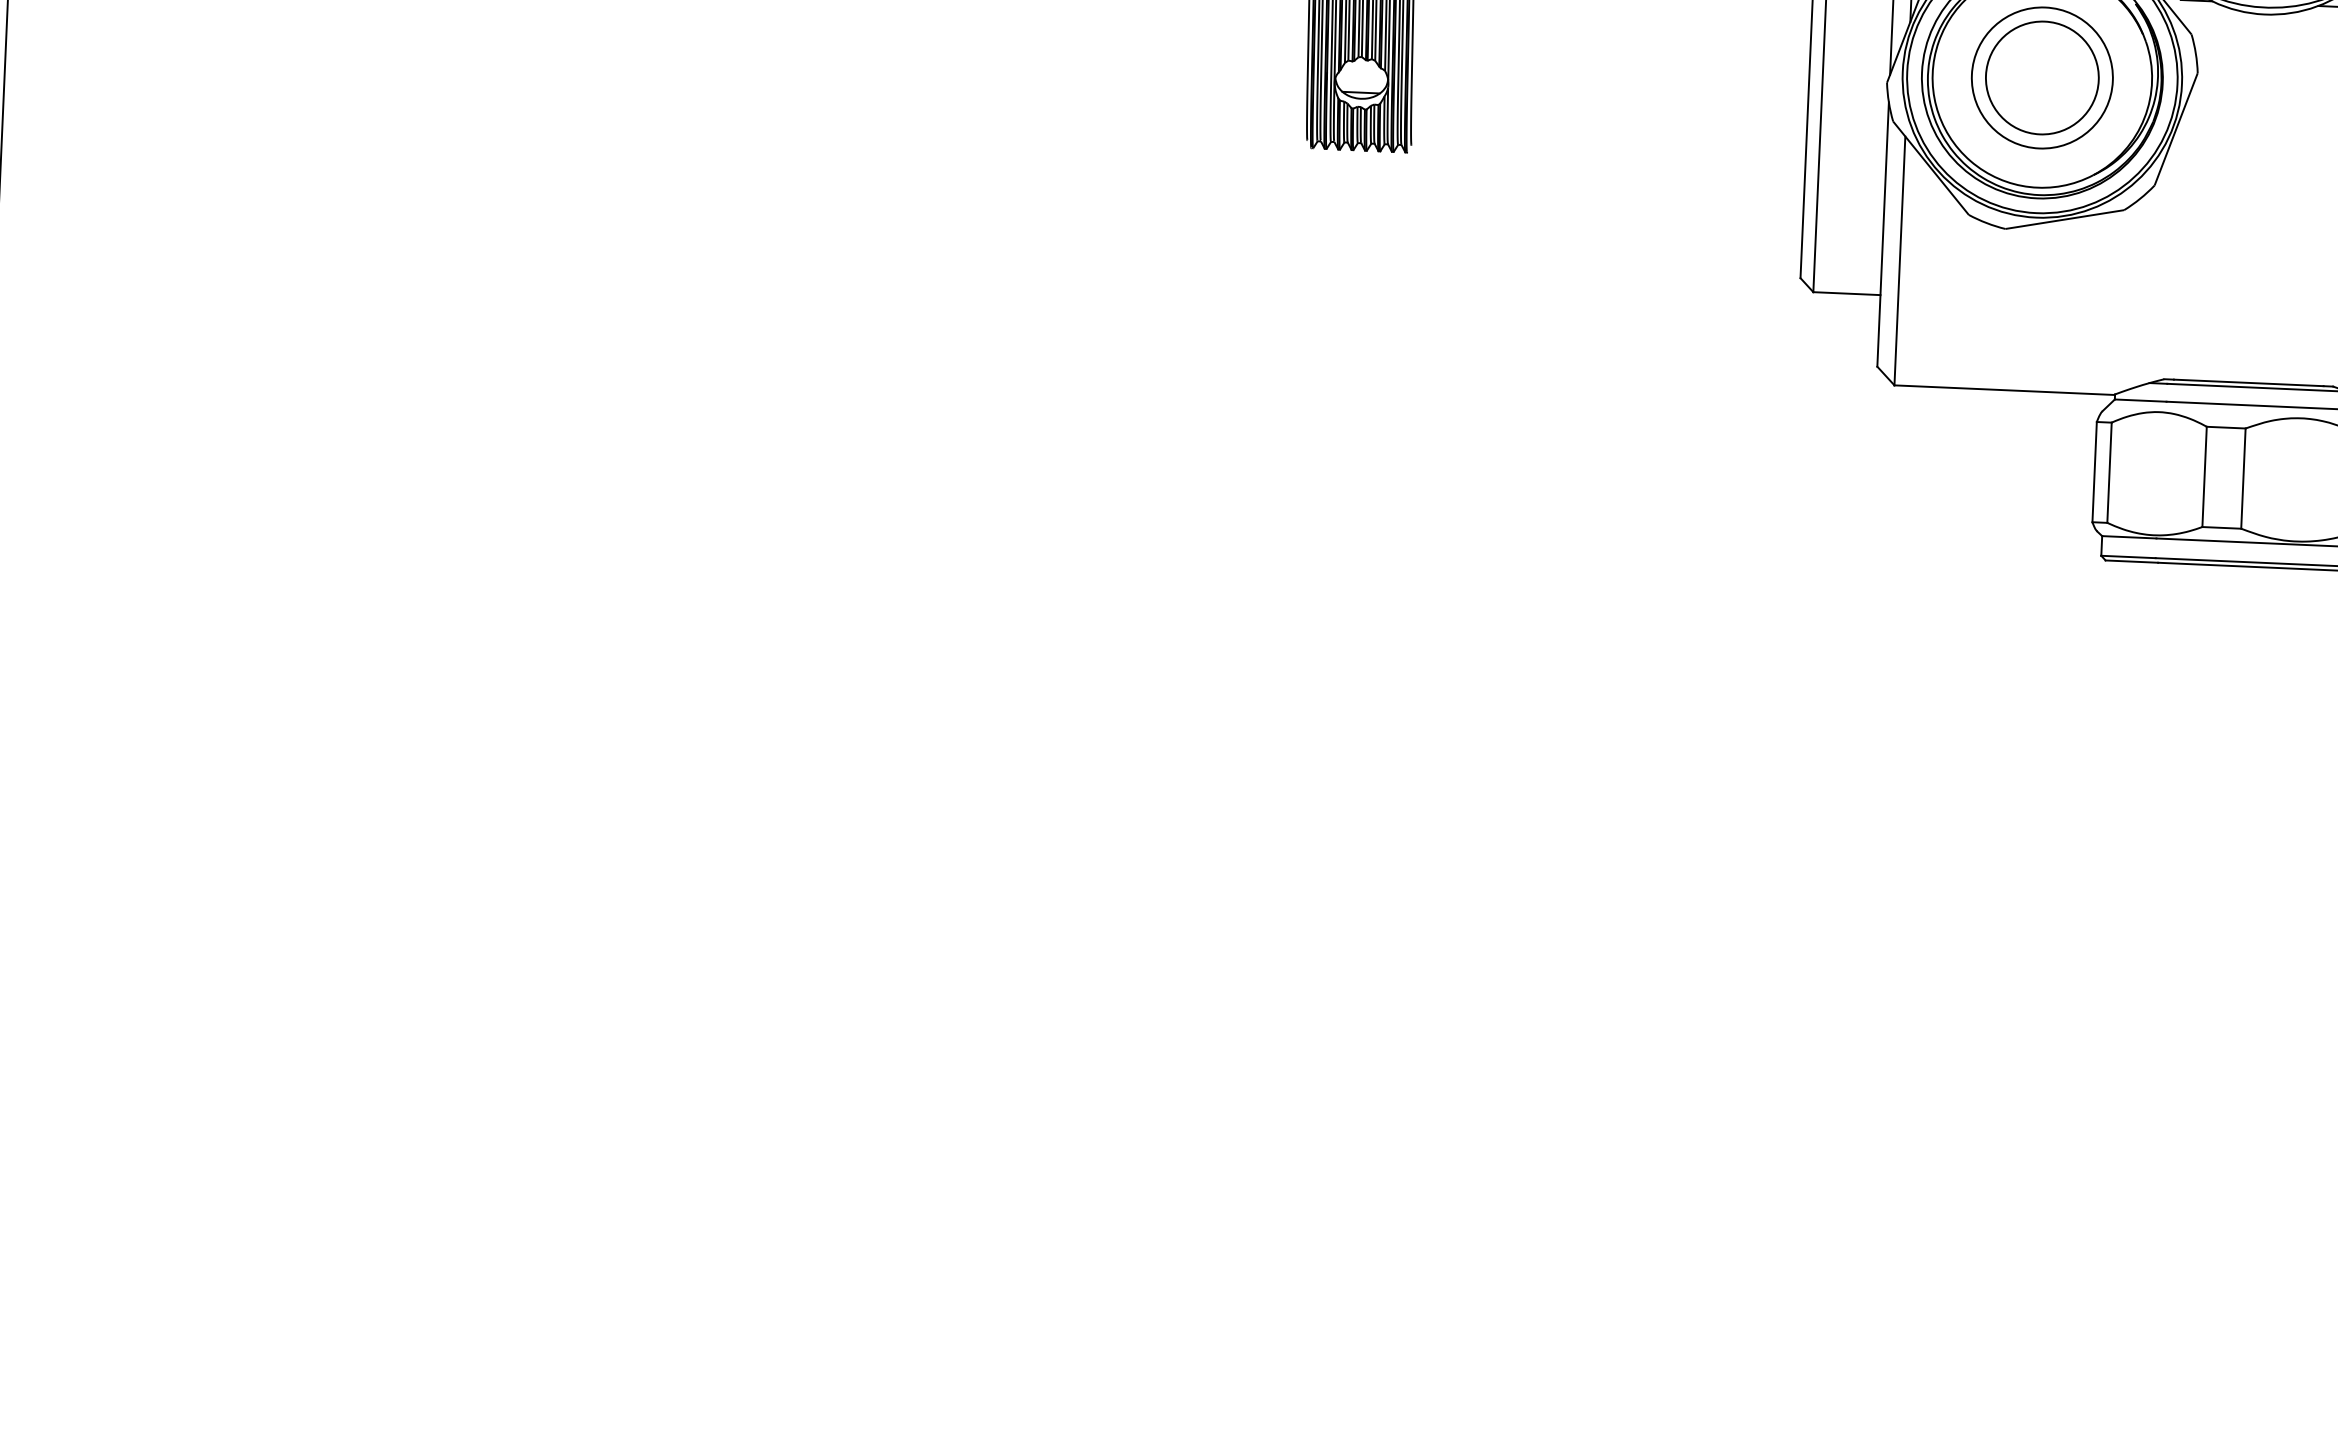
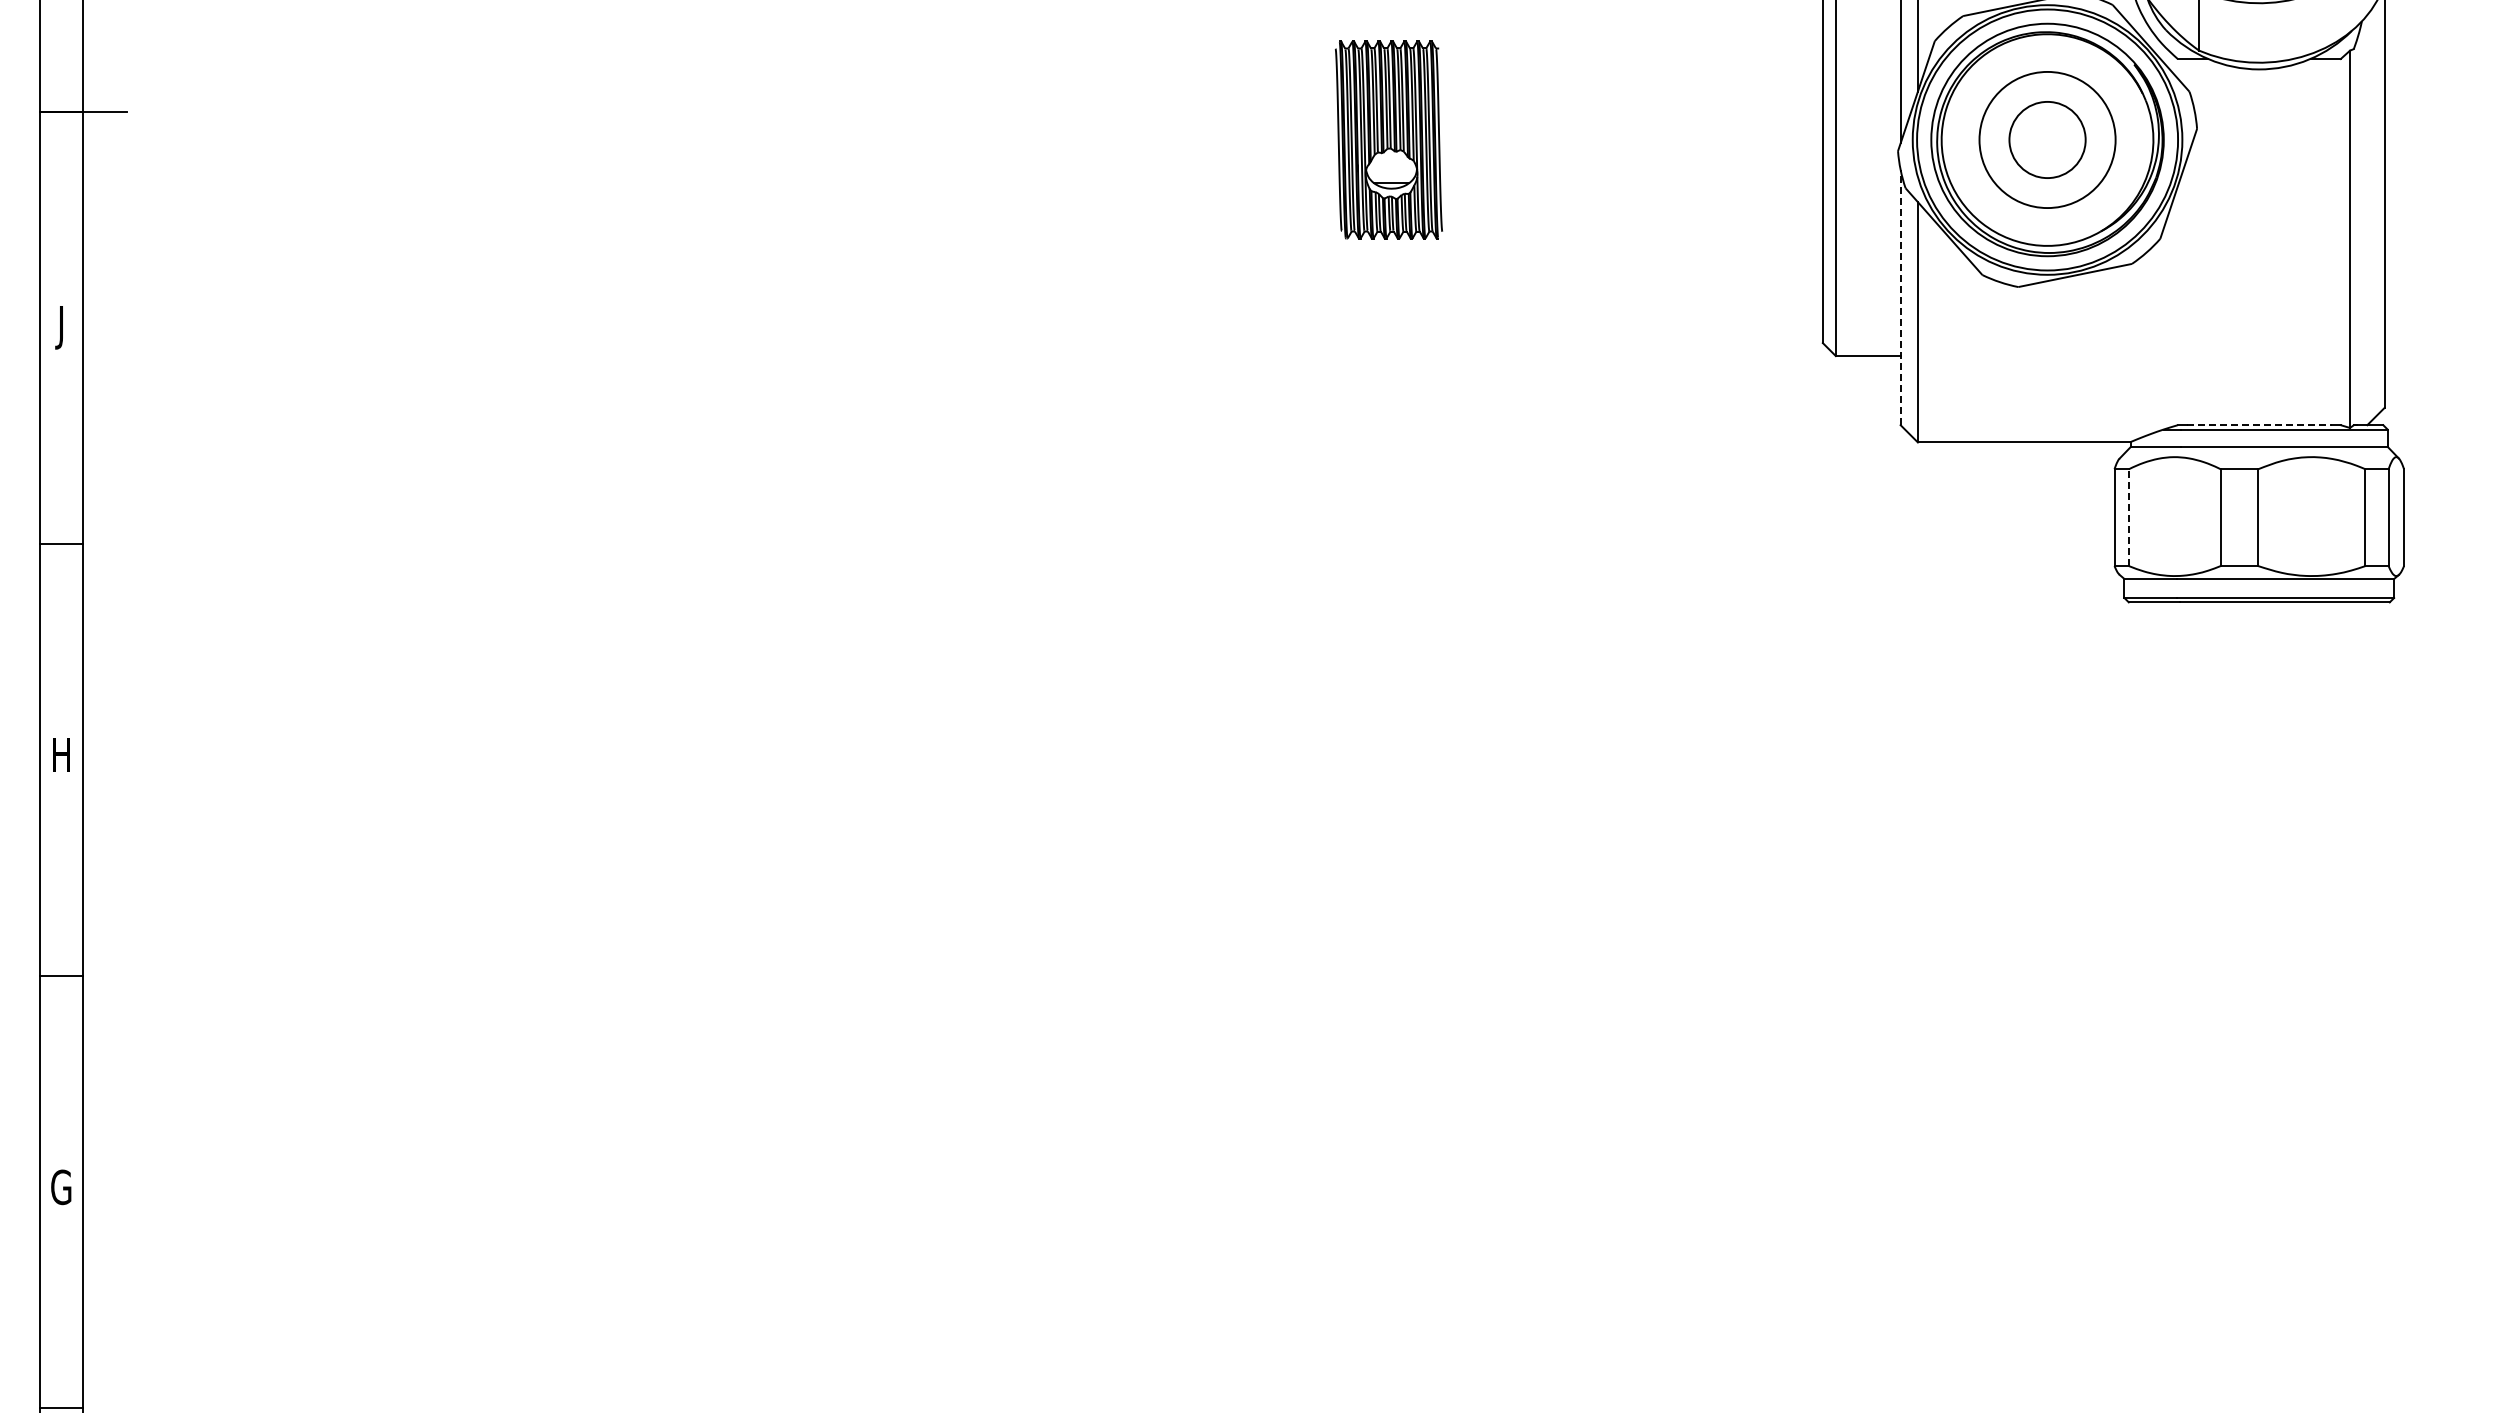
circle: (2042, 77) -> (2047, 139), size x0.7
line: (1882, 234) -> (1900, 297), solid -> dashed
line: (2248, 383) -> (2259, 425), solid -> dashed
line: (2109, 472) -> (2128, 517), solid -> dashed

